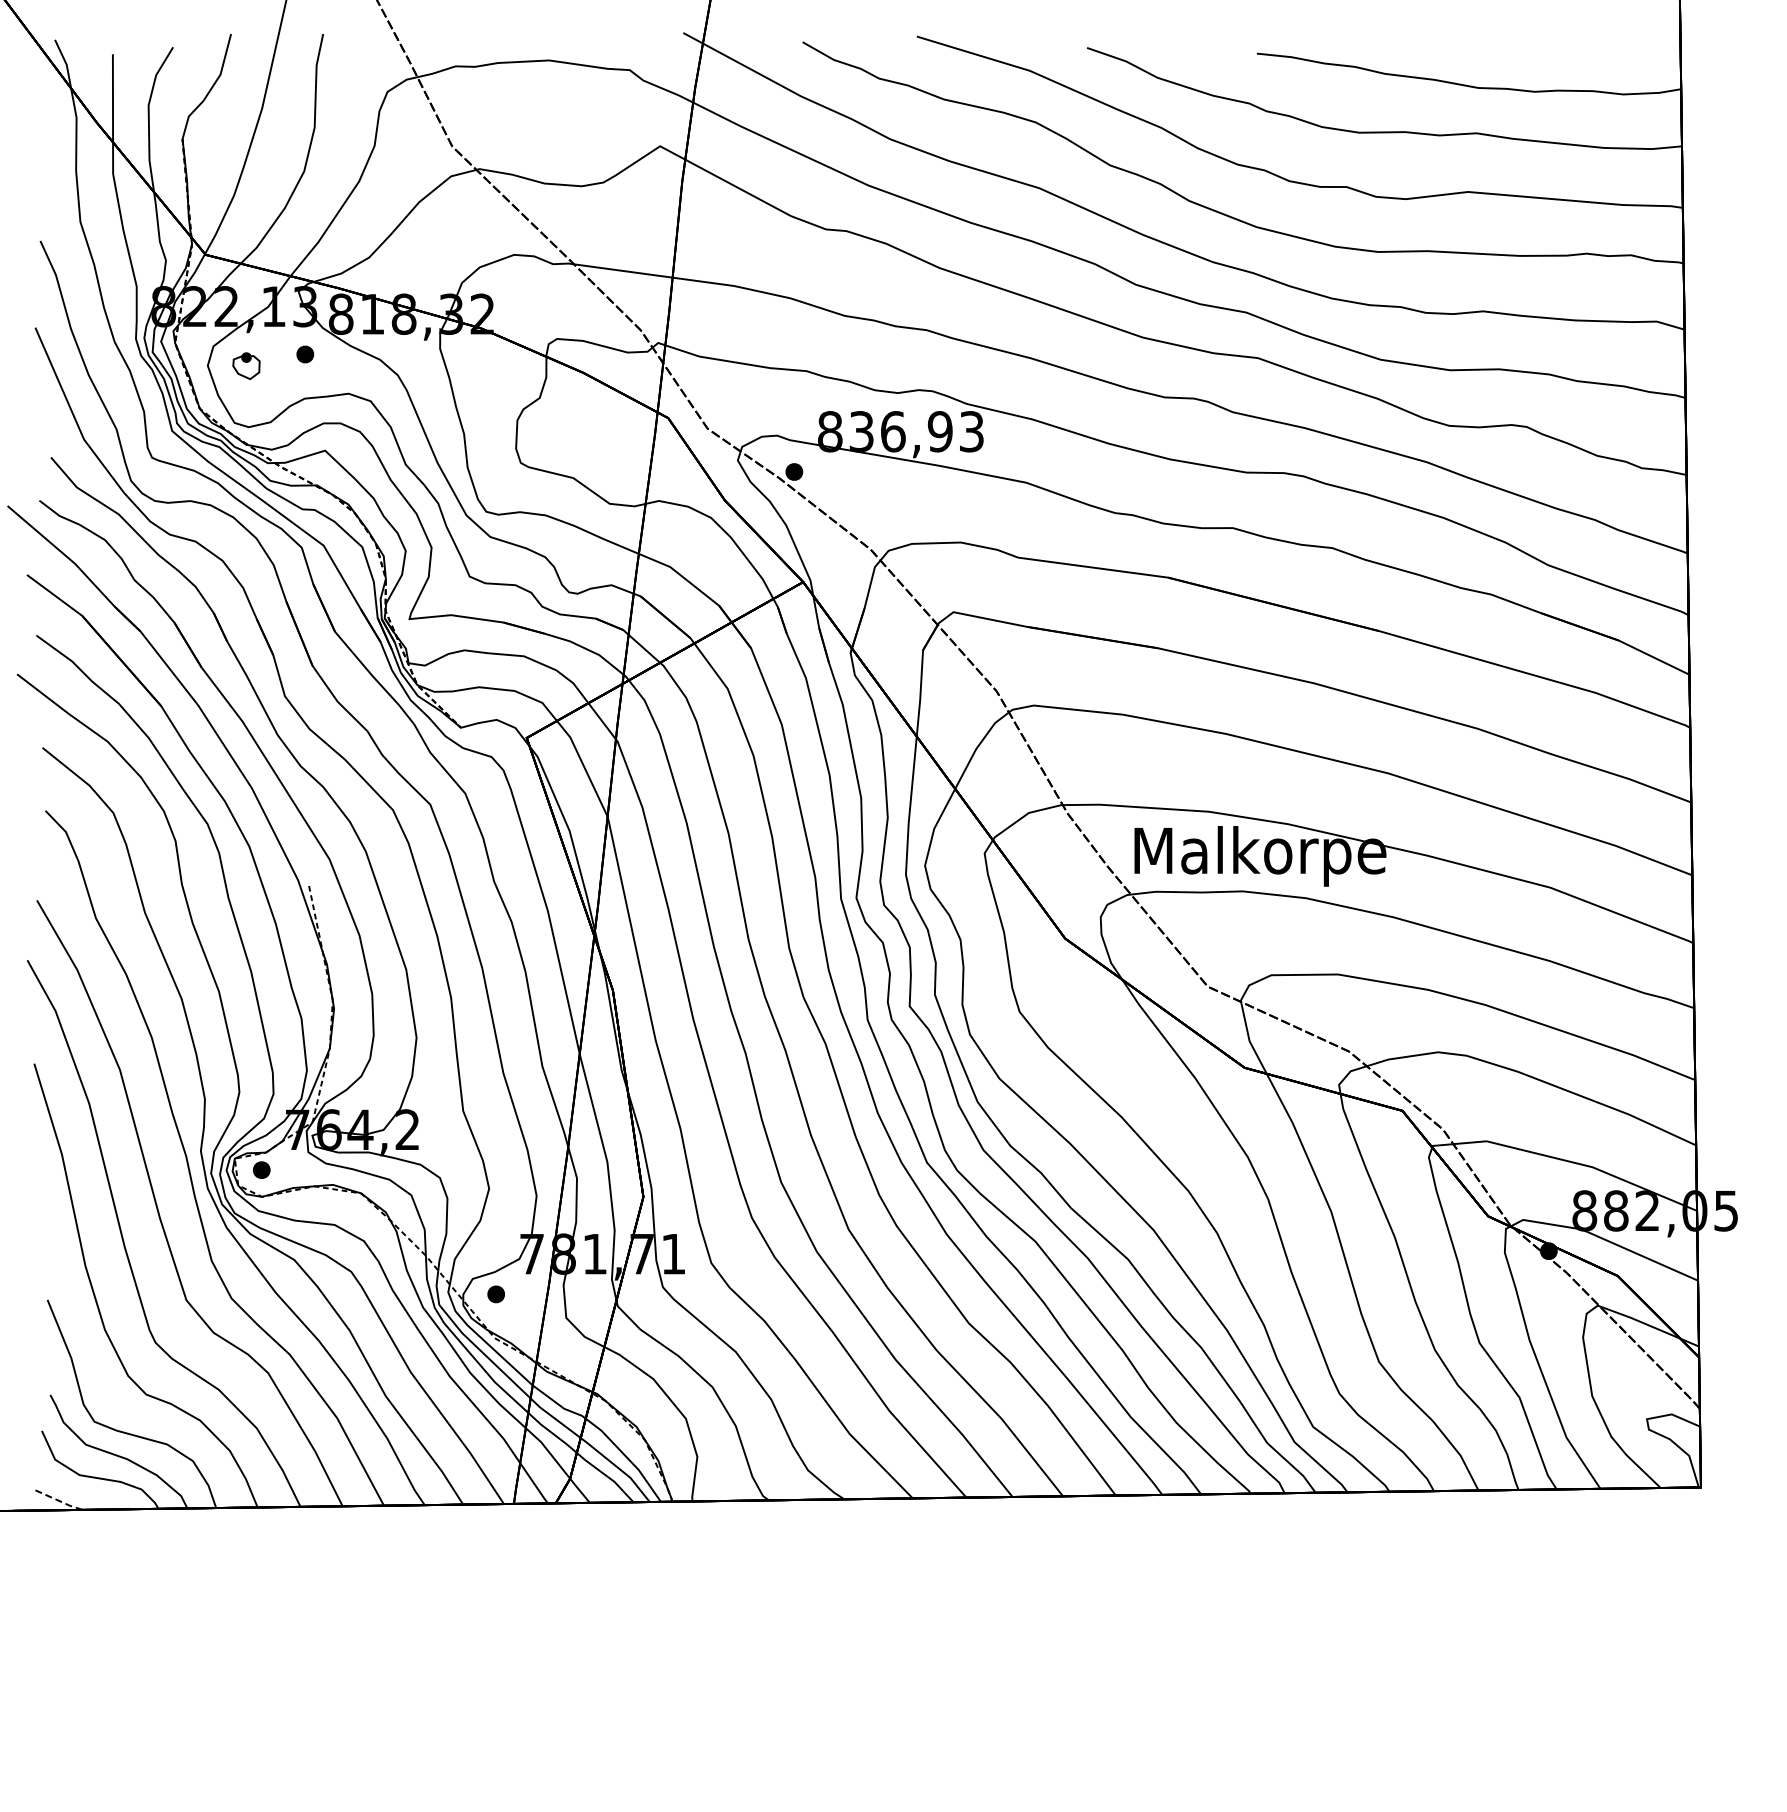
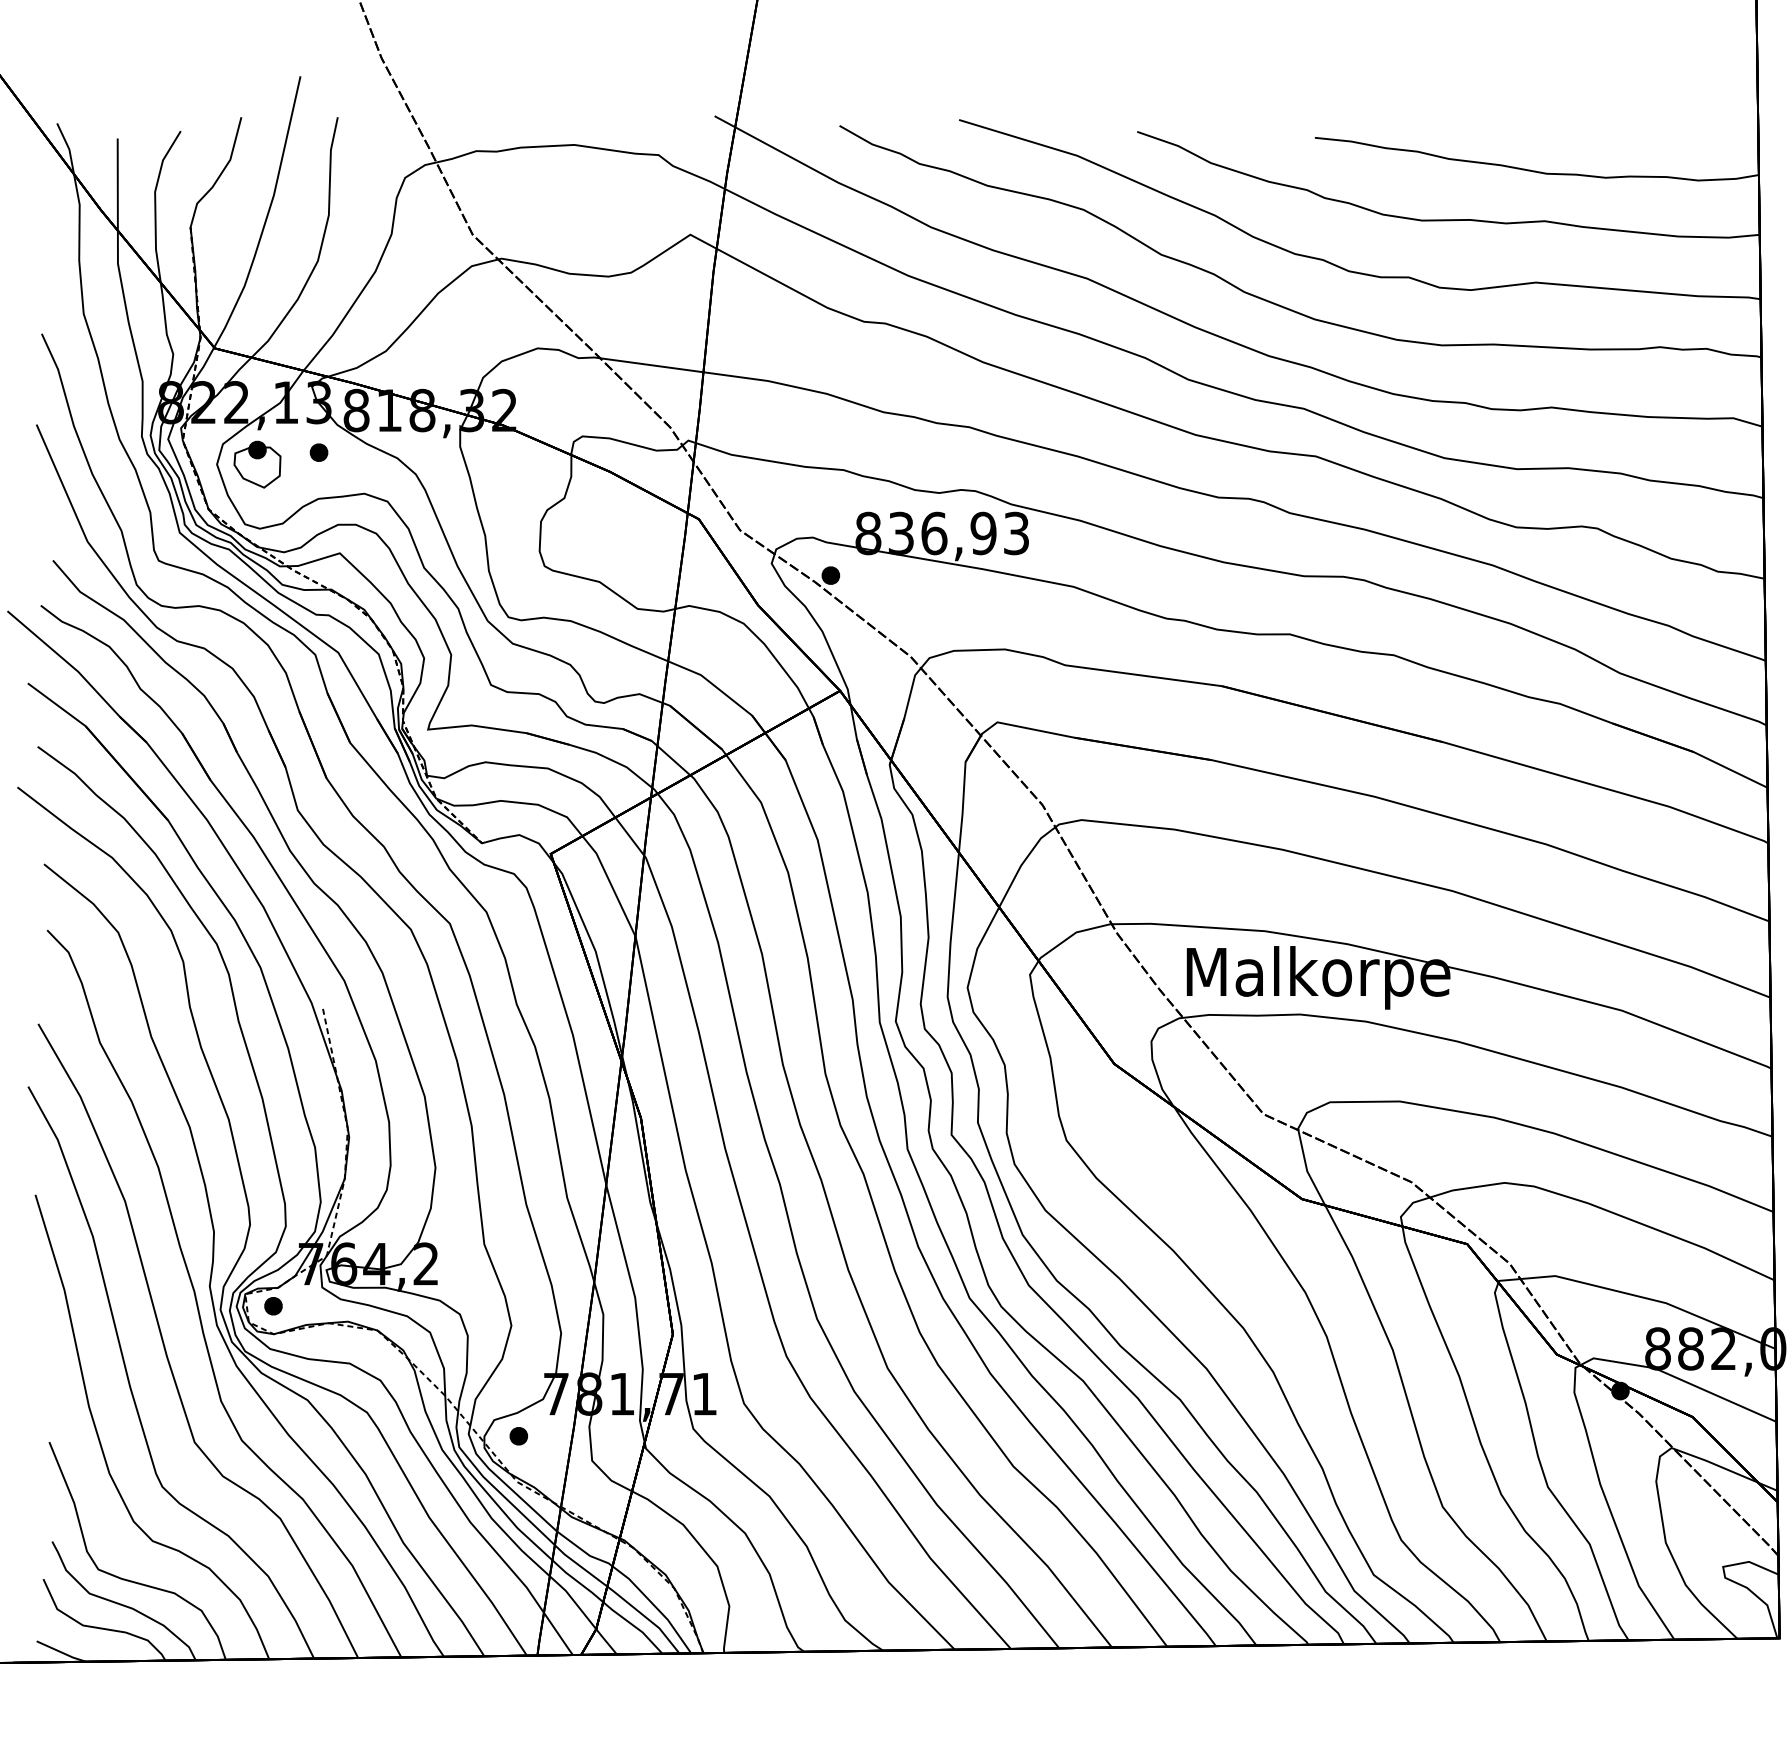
part: (246, 365) -> (257, 464), size x1.67
line: (59, 1501) -> (61, 1652), dashed -> solid

